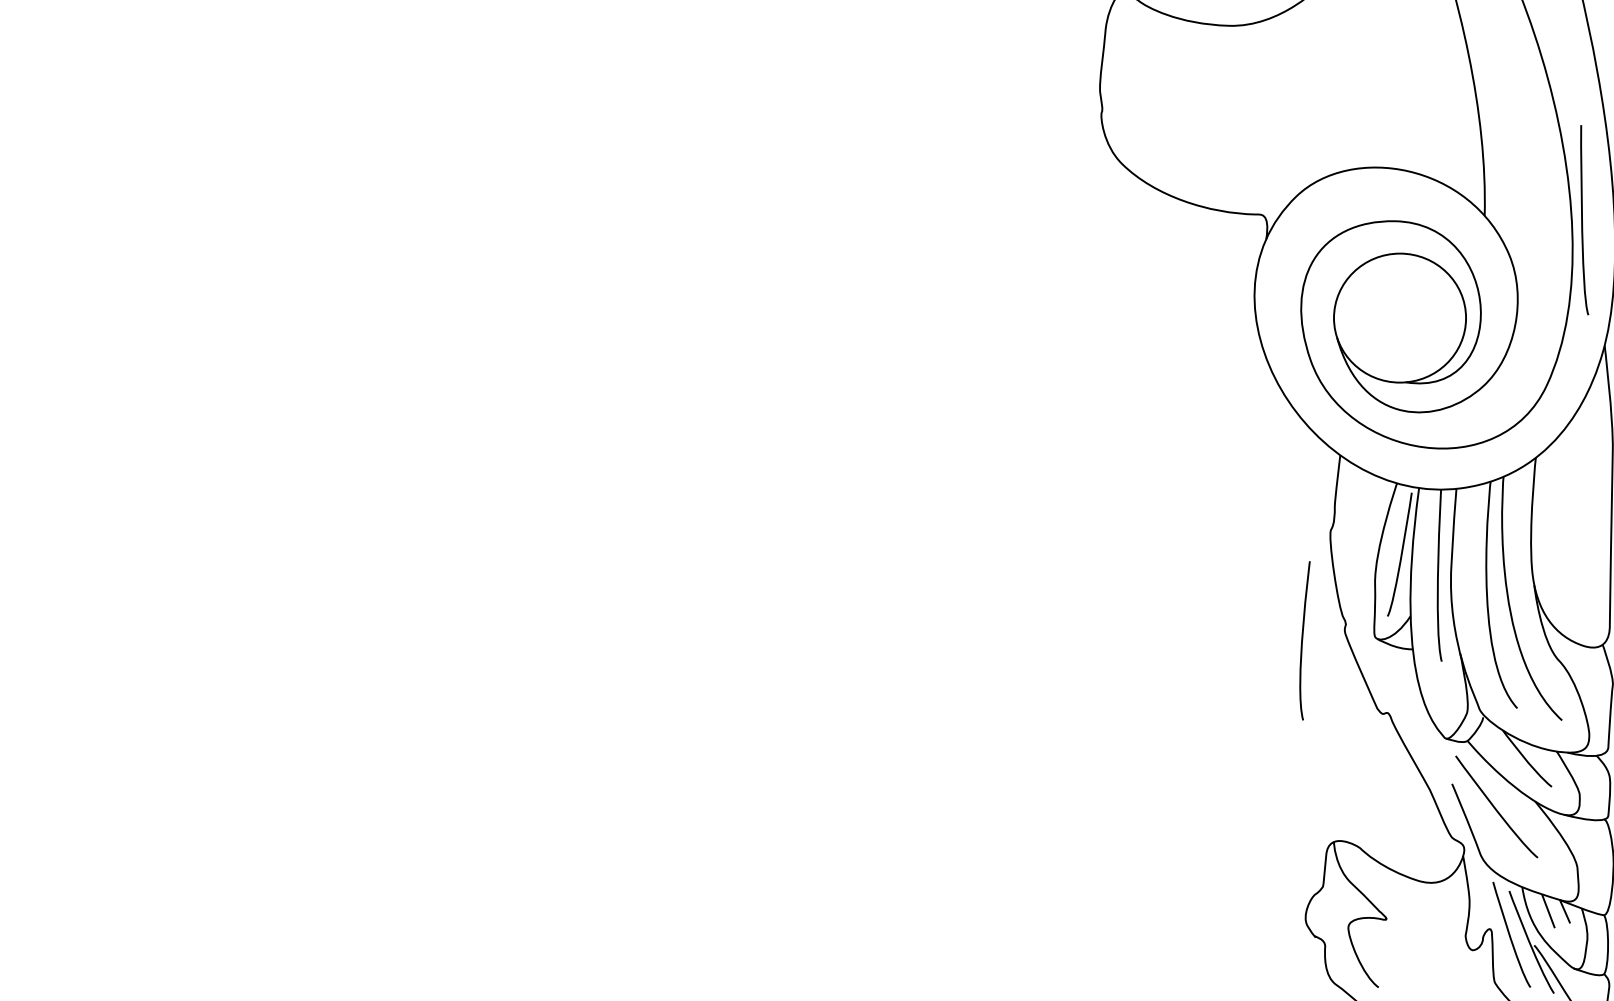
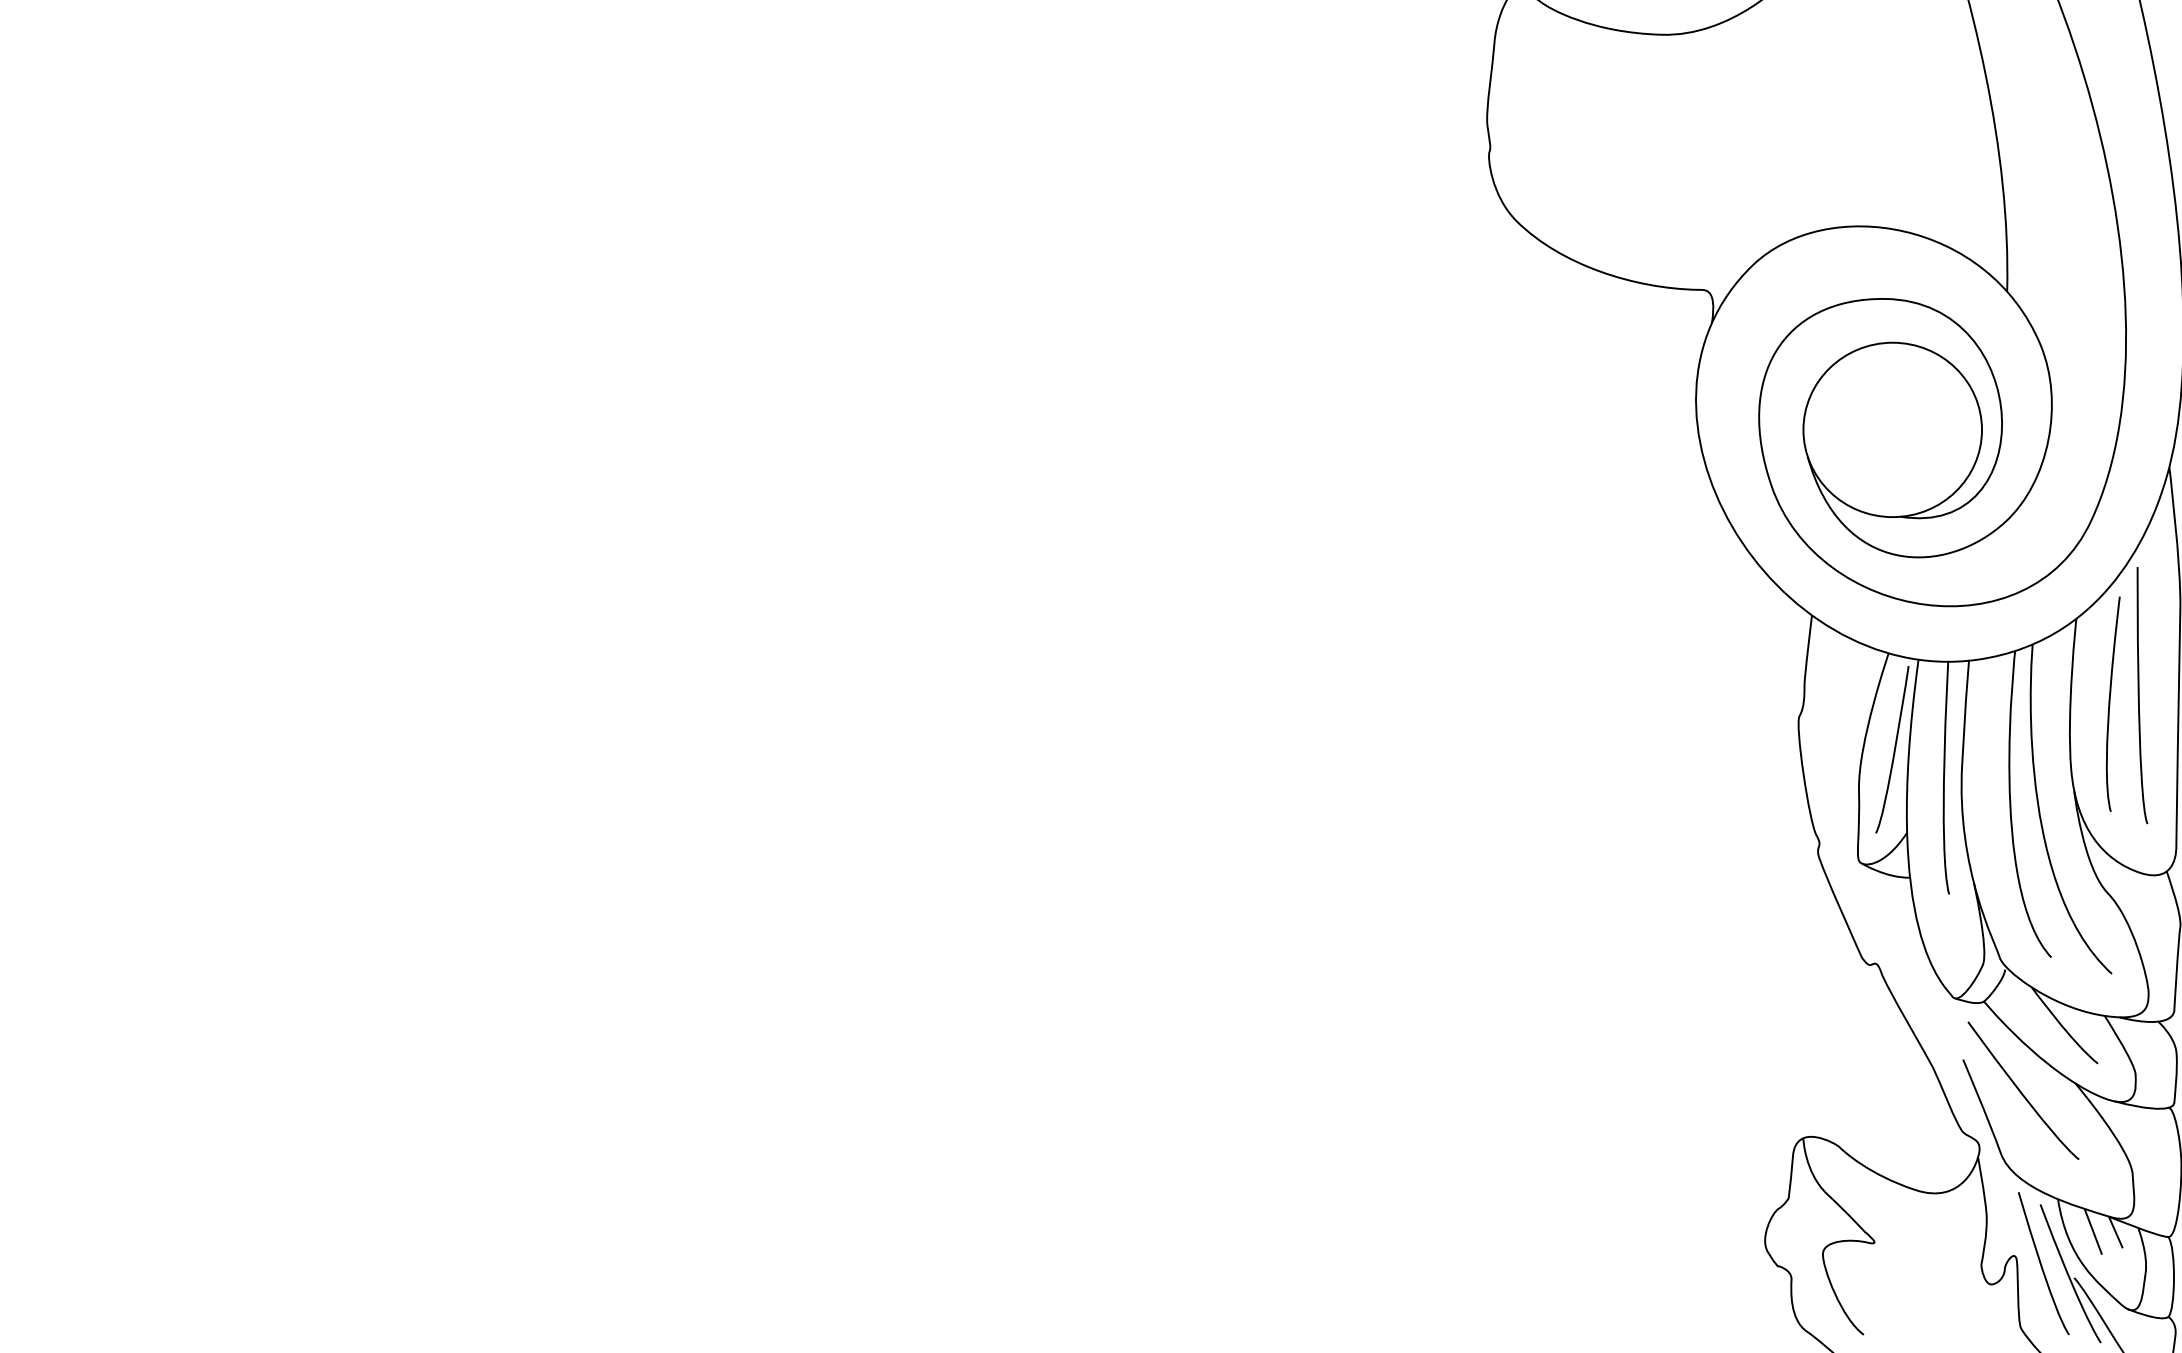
curve: (1582, 220) -> (2139, 695), moved
curve: (1302, 640) -> (2110, 703), moved

